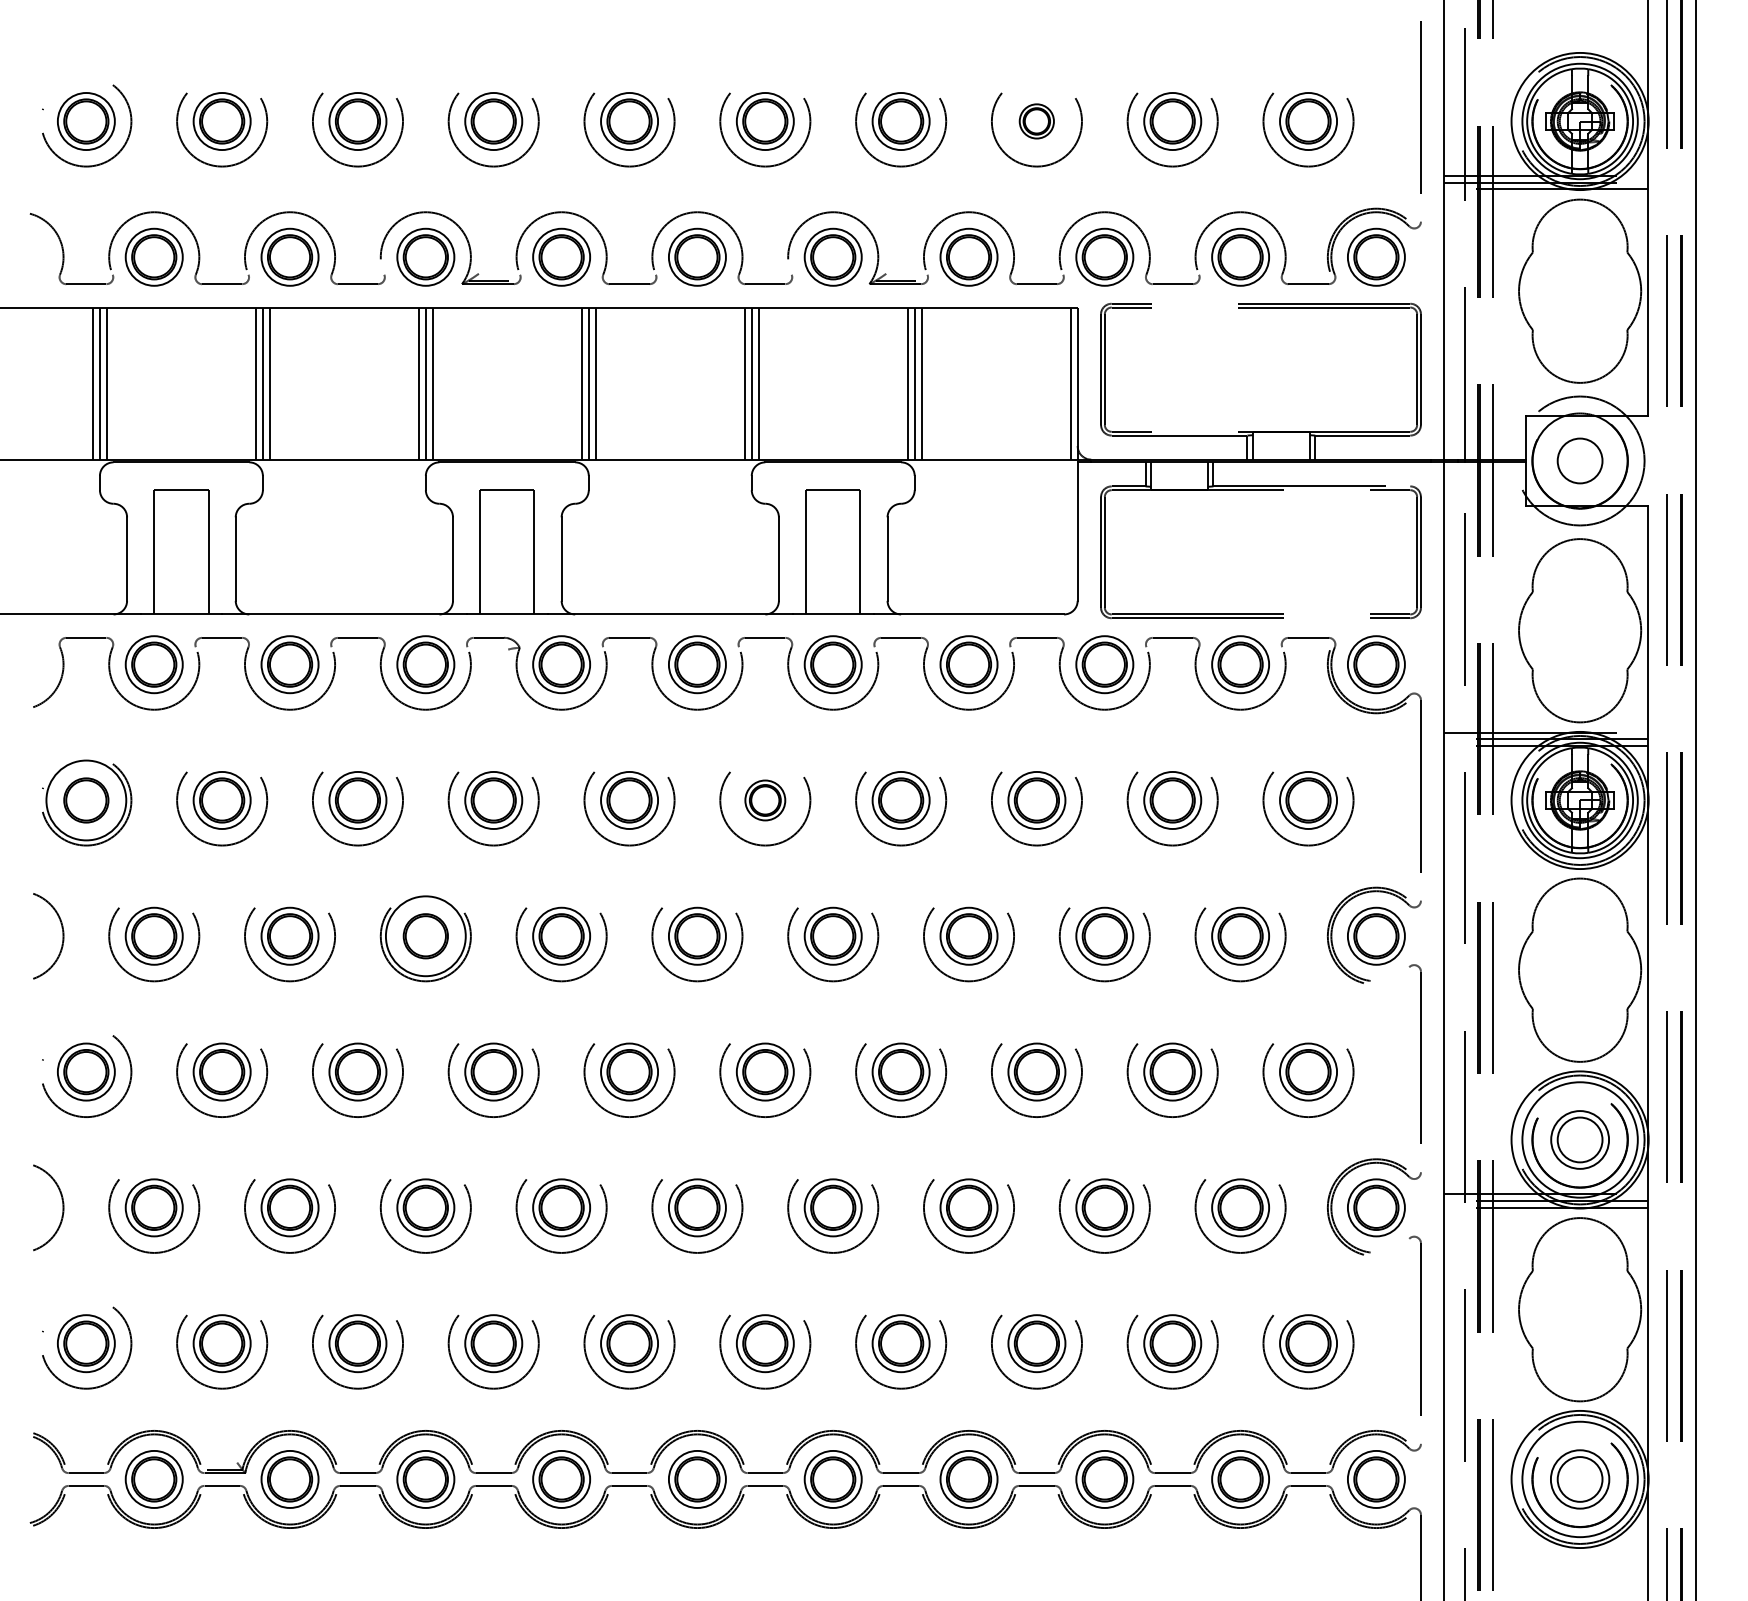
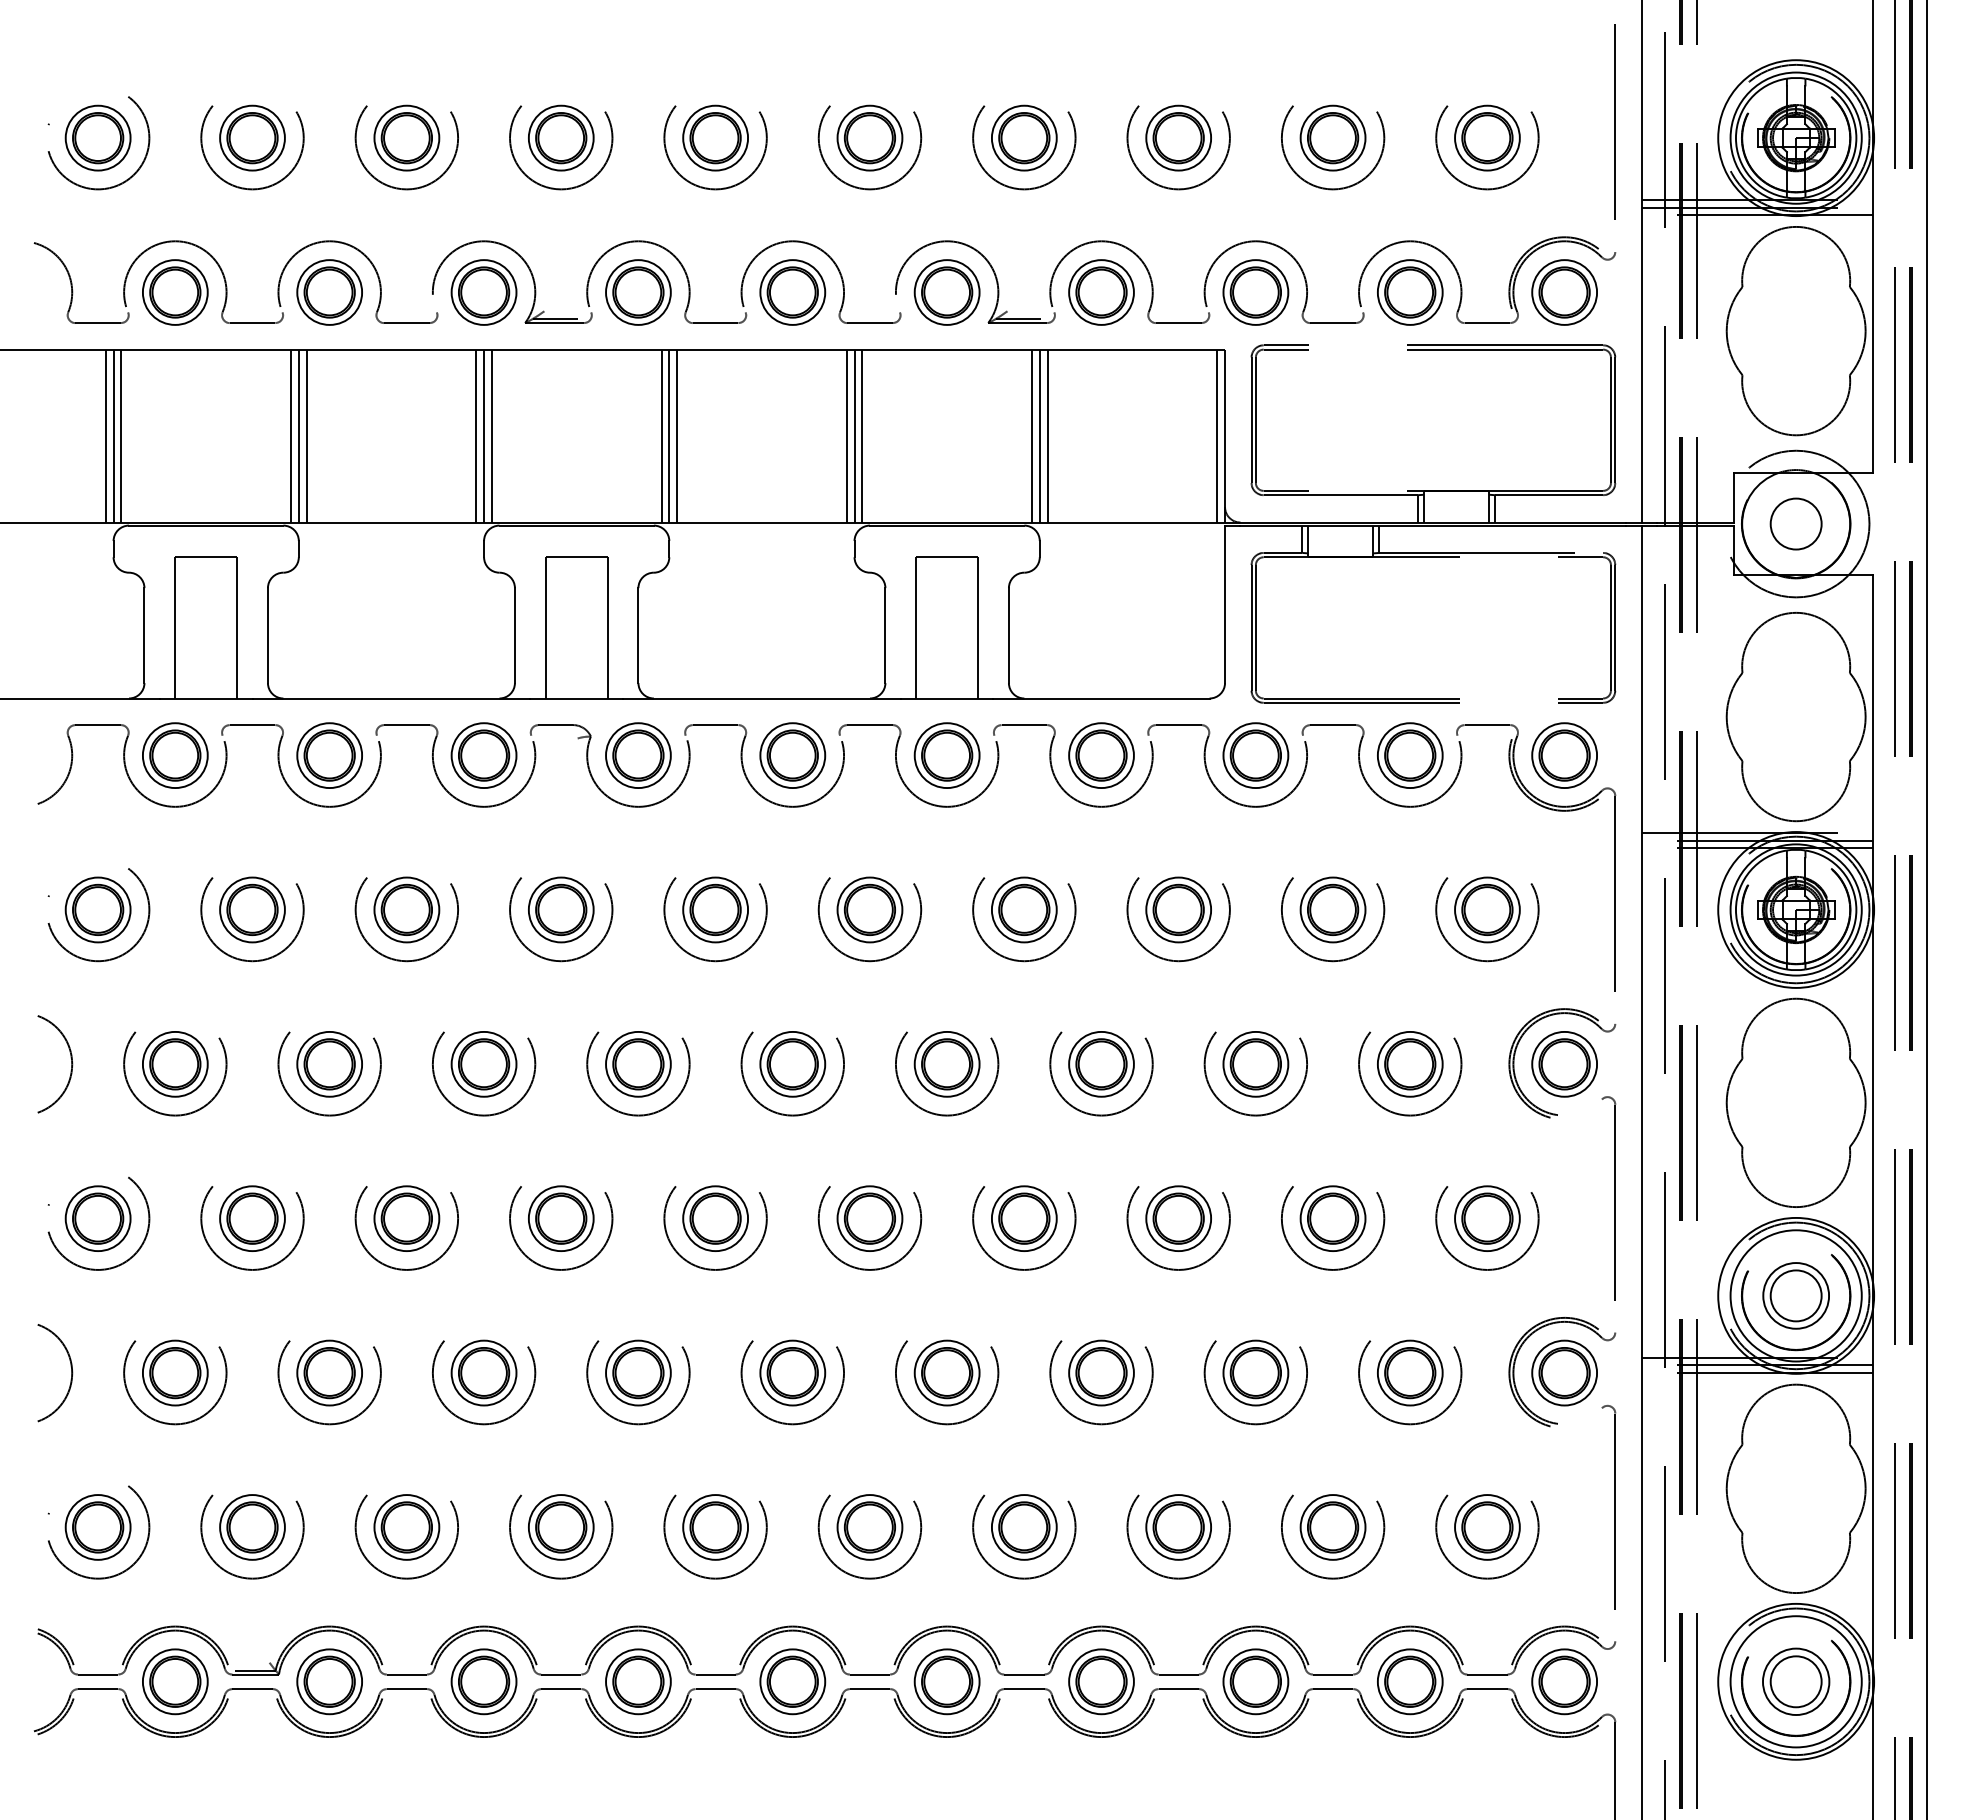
part: (1036, 120) -> (1178, 137), size x1.67
circle: (85, 800) -> (97, 909), size x0.71
part: (764, 800) -> (869, 909), size x1.43
circle: (425, 935) -> (483, 1063), size x0.71

